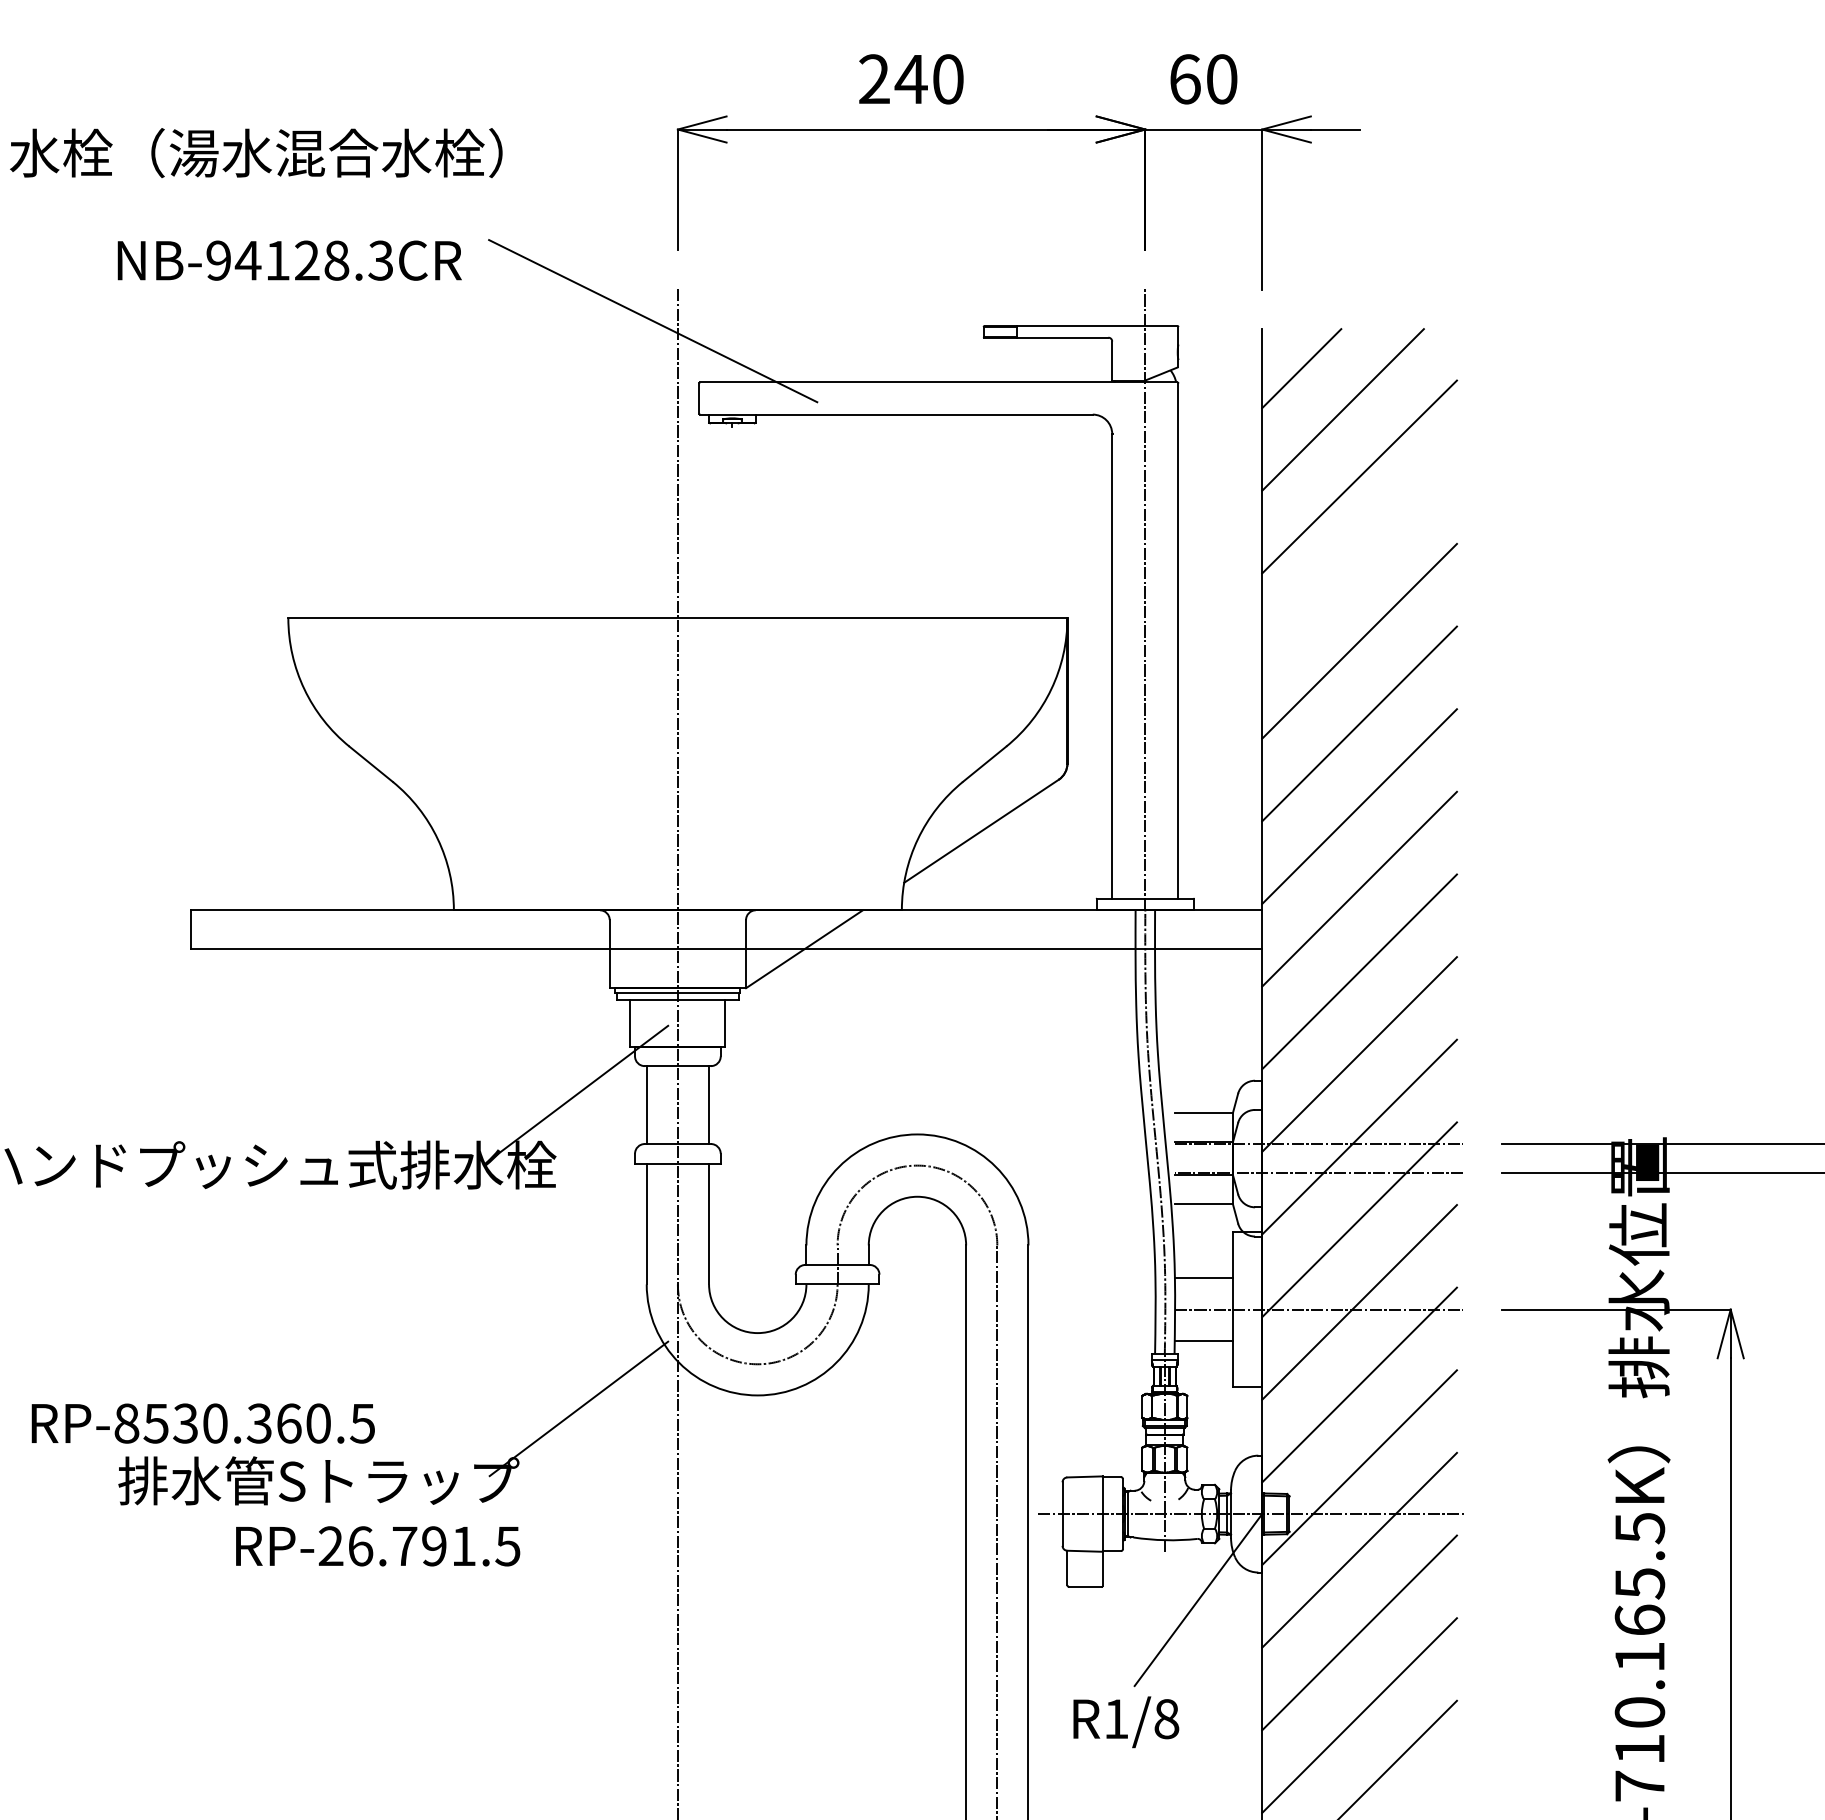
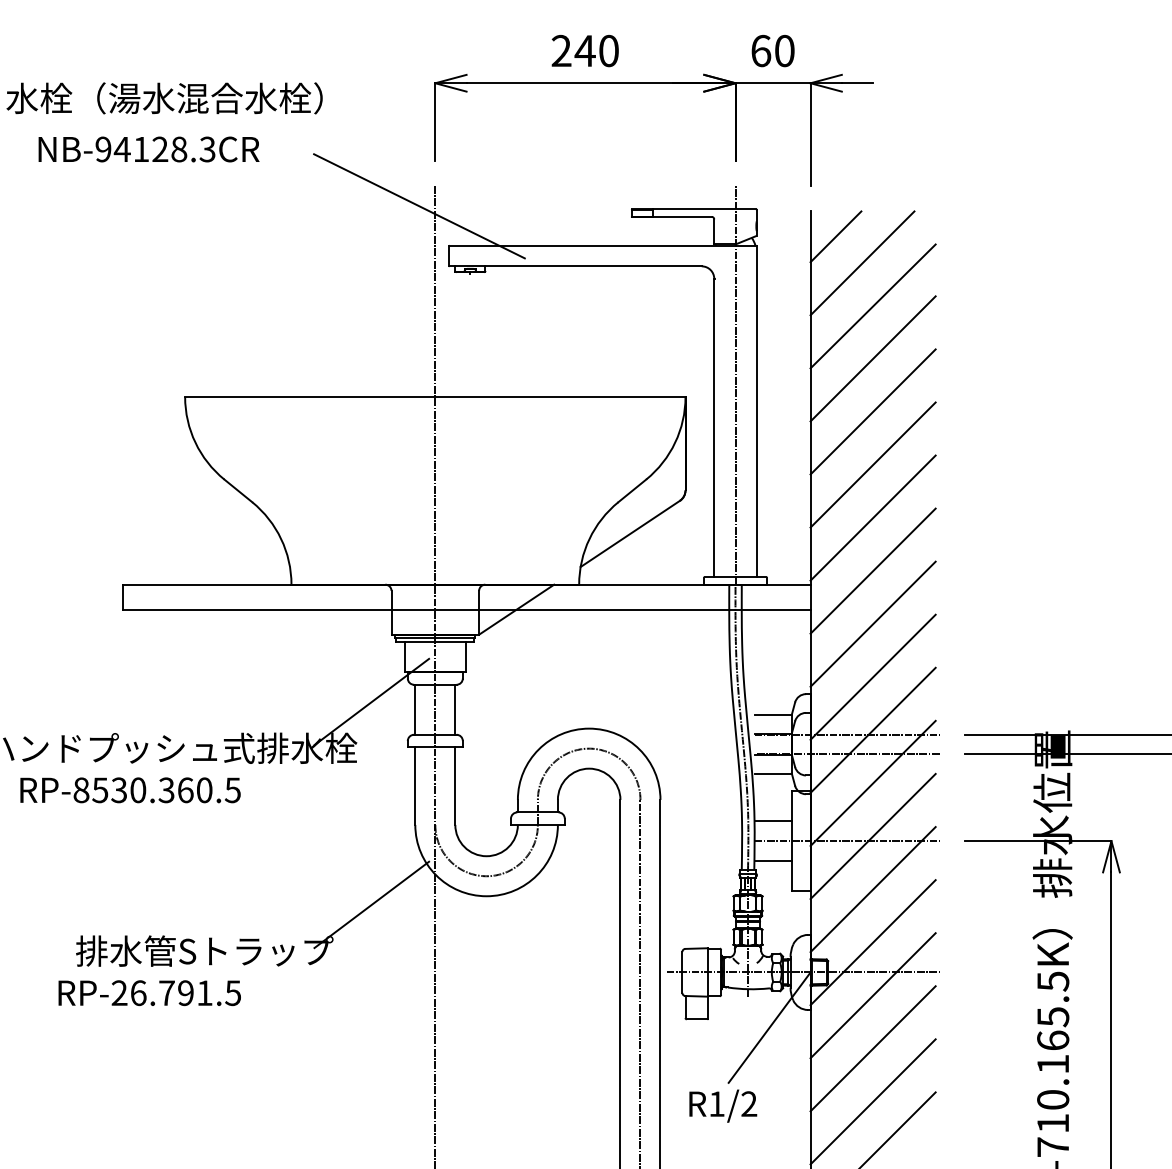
text: (288, 260) -> (148, 149), moved
line: (1358, 558) -> (872, 358), added
text: (203, 1423) -> (130, 790), moved
text: (377, 1546) -> (149, 993), moved
text: (1167, 1719) -> (749, 1104), R1/8 -> R1/2

